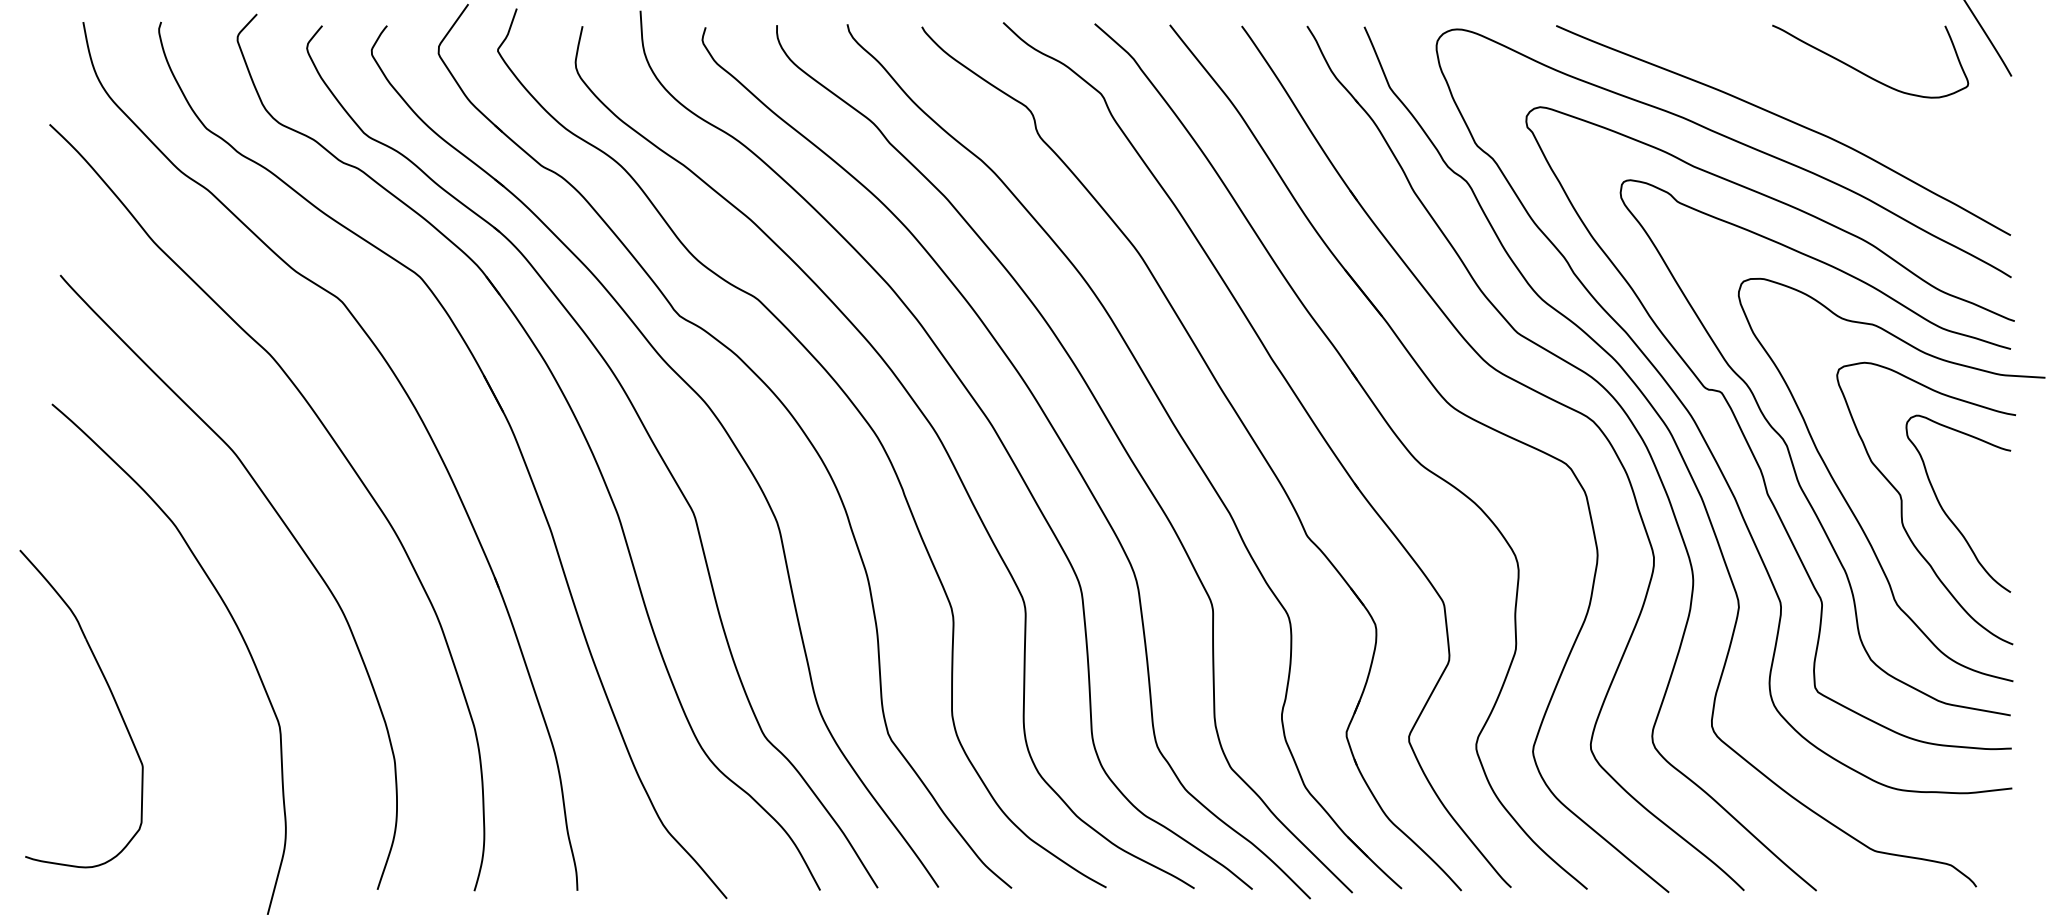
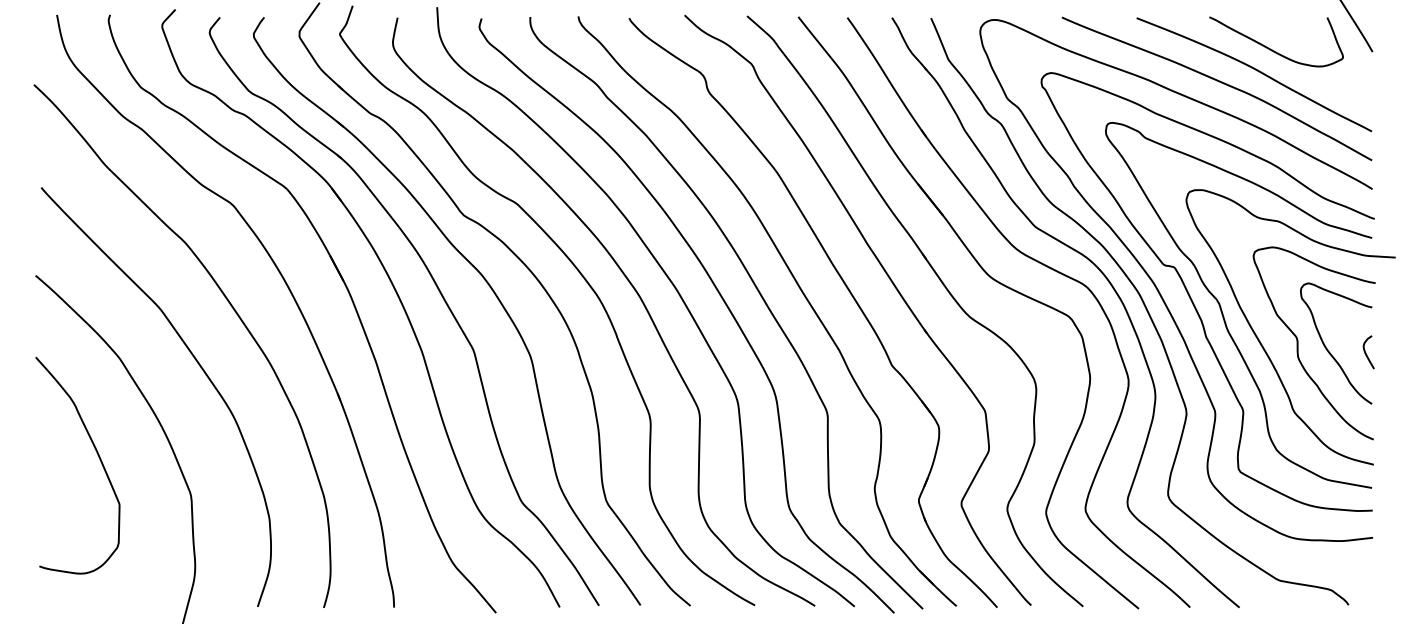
curve: (1839, 103) -> (1255, 70), added
curve: (2002, 516) -> (1366, 352), added
part: (110, 694) -> (97, 455), moved

